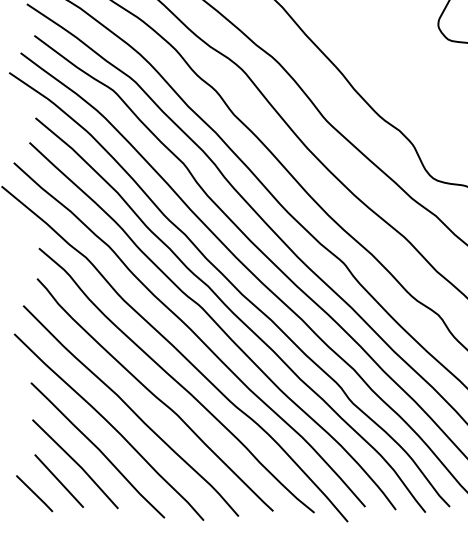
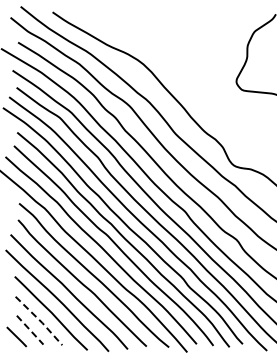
line: (78, 463) -> (40, 320), solid -> dashed
line: (59, 481) -> (30, 330), solid -> dashed

